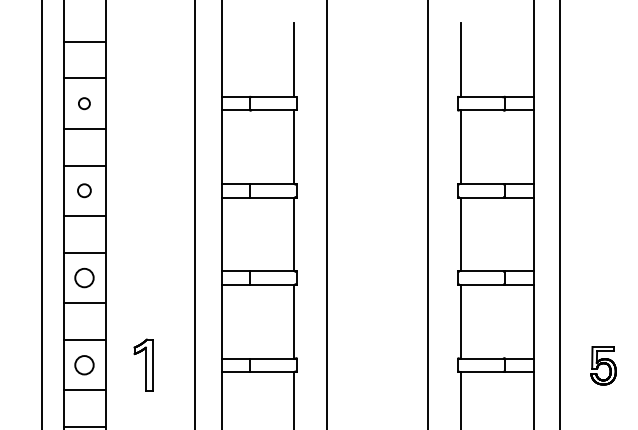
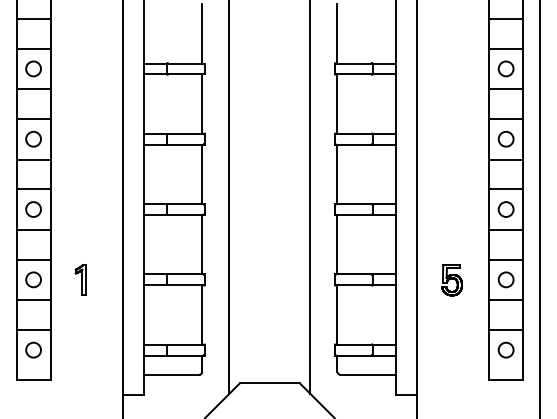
circle: (84, 103) -> (33, 68), size x1.67
circle: (84, 189) -> (33, 138), size x1.43
part: (142, 364) -> (80, 279), size x0.71

